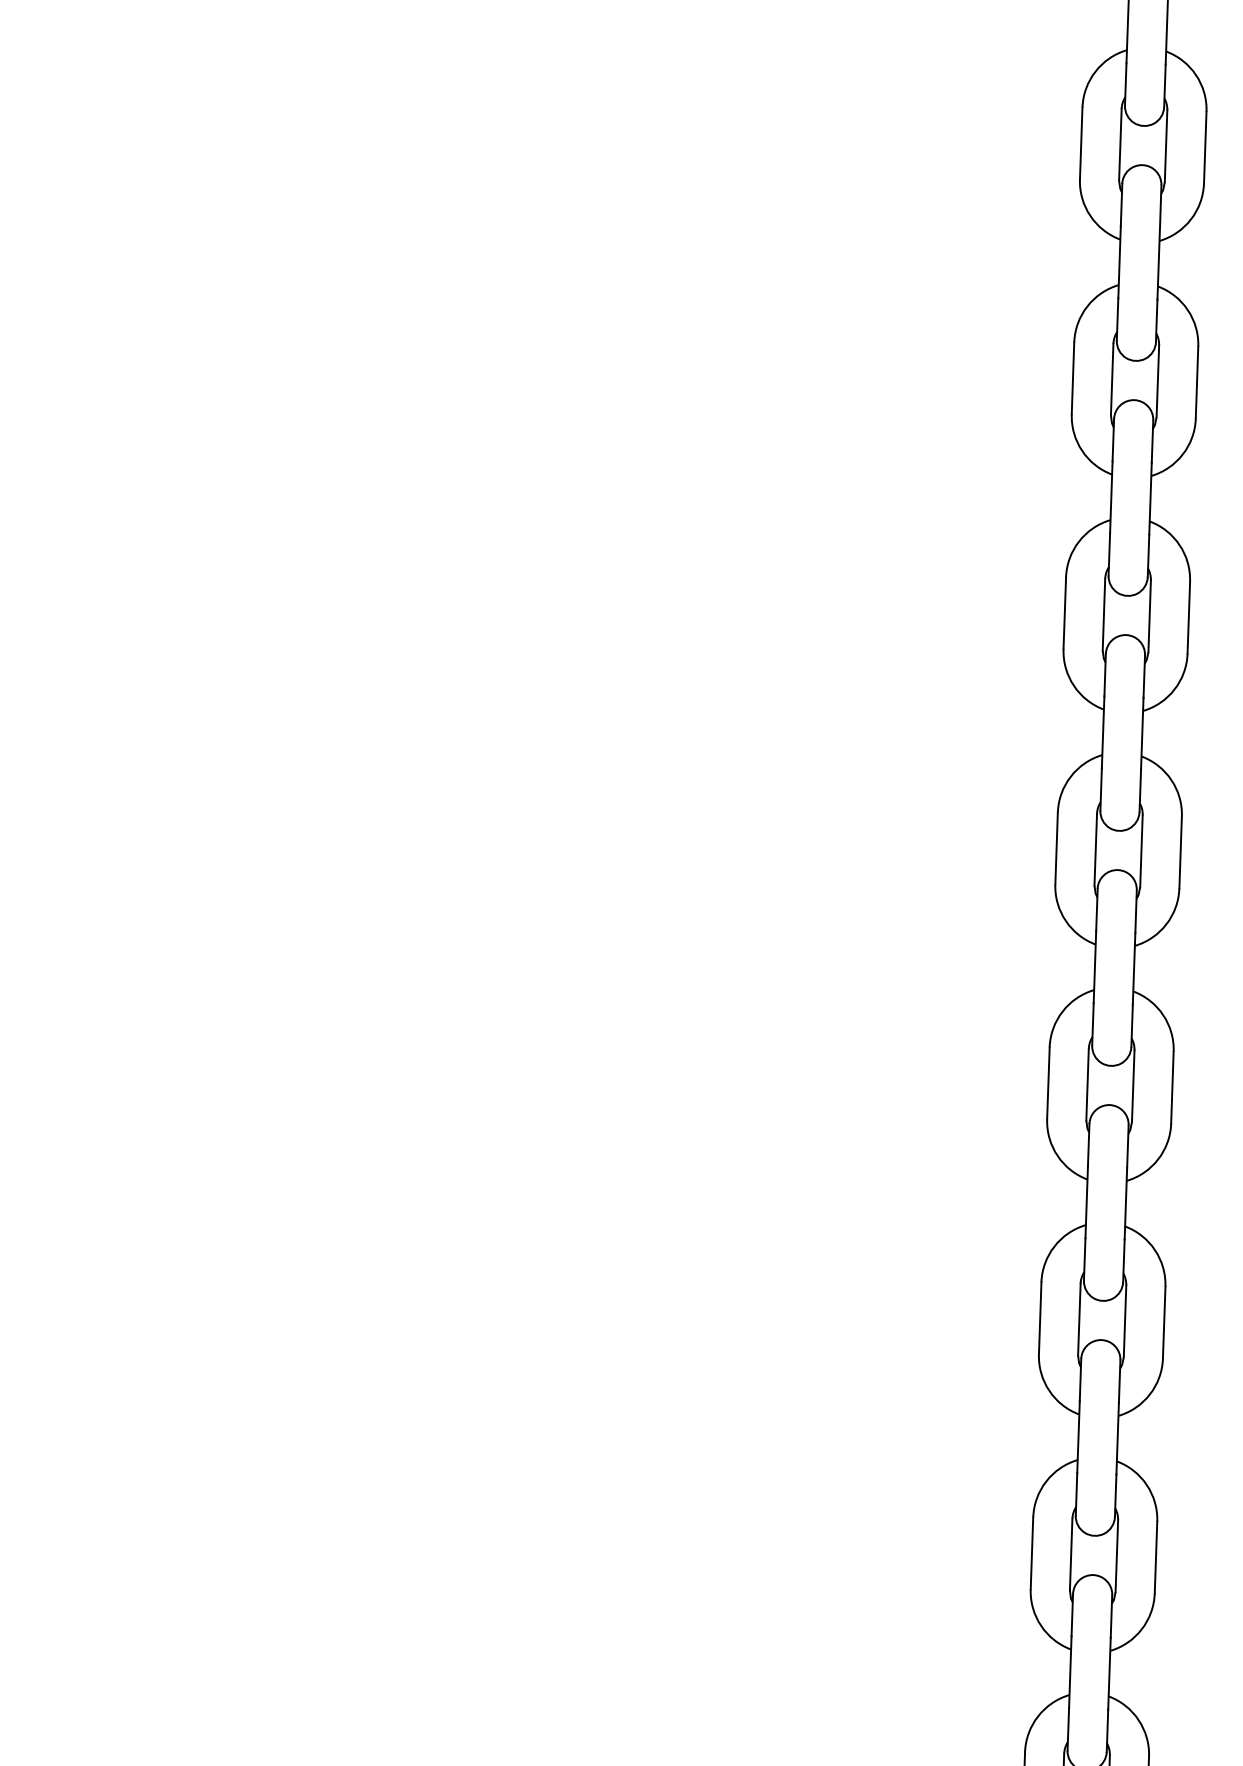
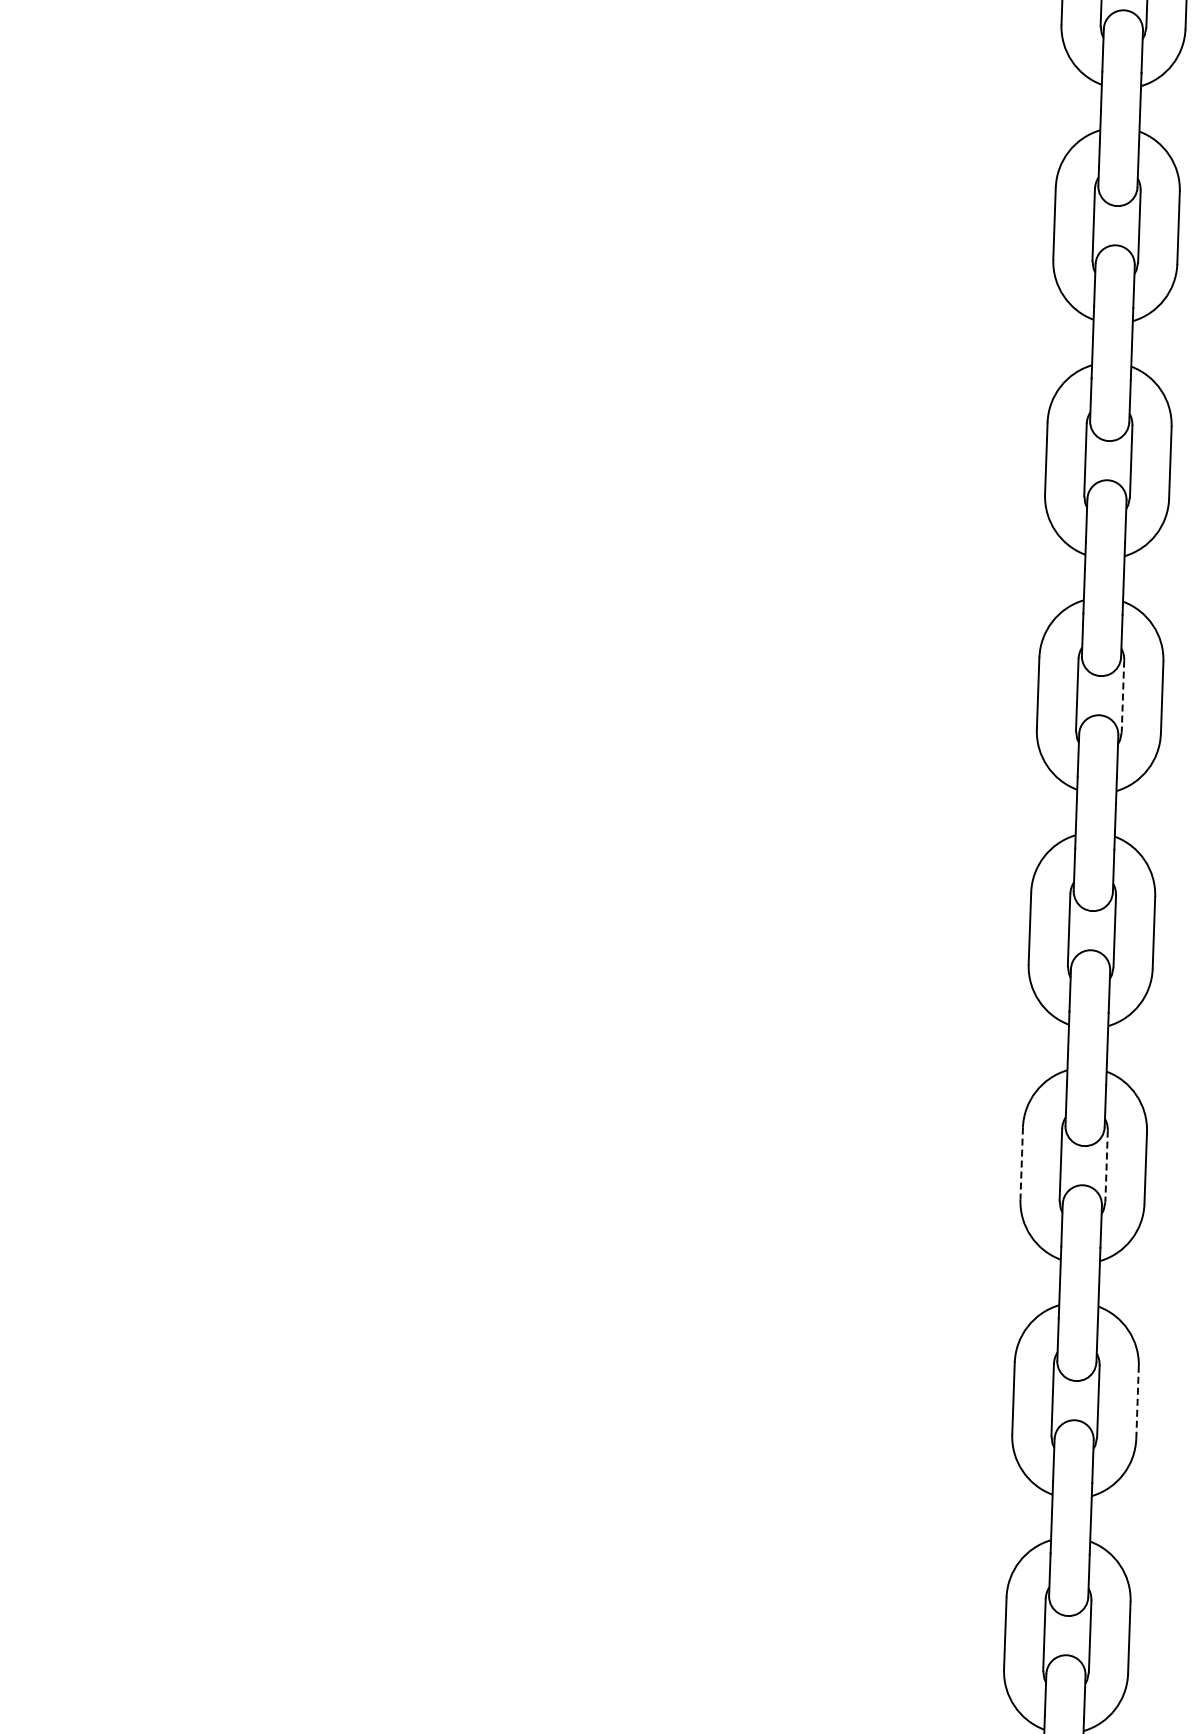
line: (1141, 851) -> (1123, 696), solid -> dashed
line: (1040, 1318) -> (1022, 1163), solid -> dashed
line: (1125, 1321) -> (1107, 1166), solid -> dashed
line: (1156, 1557) -> (1138, 1402), solid -> dashed

